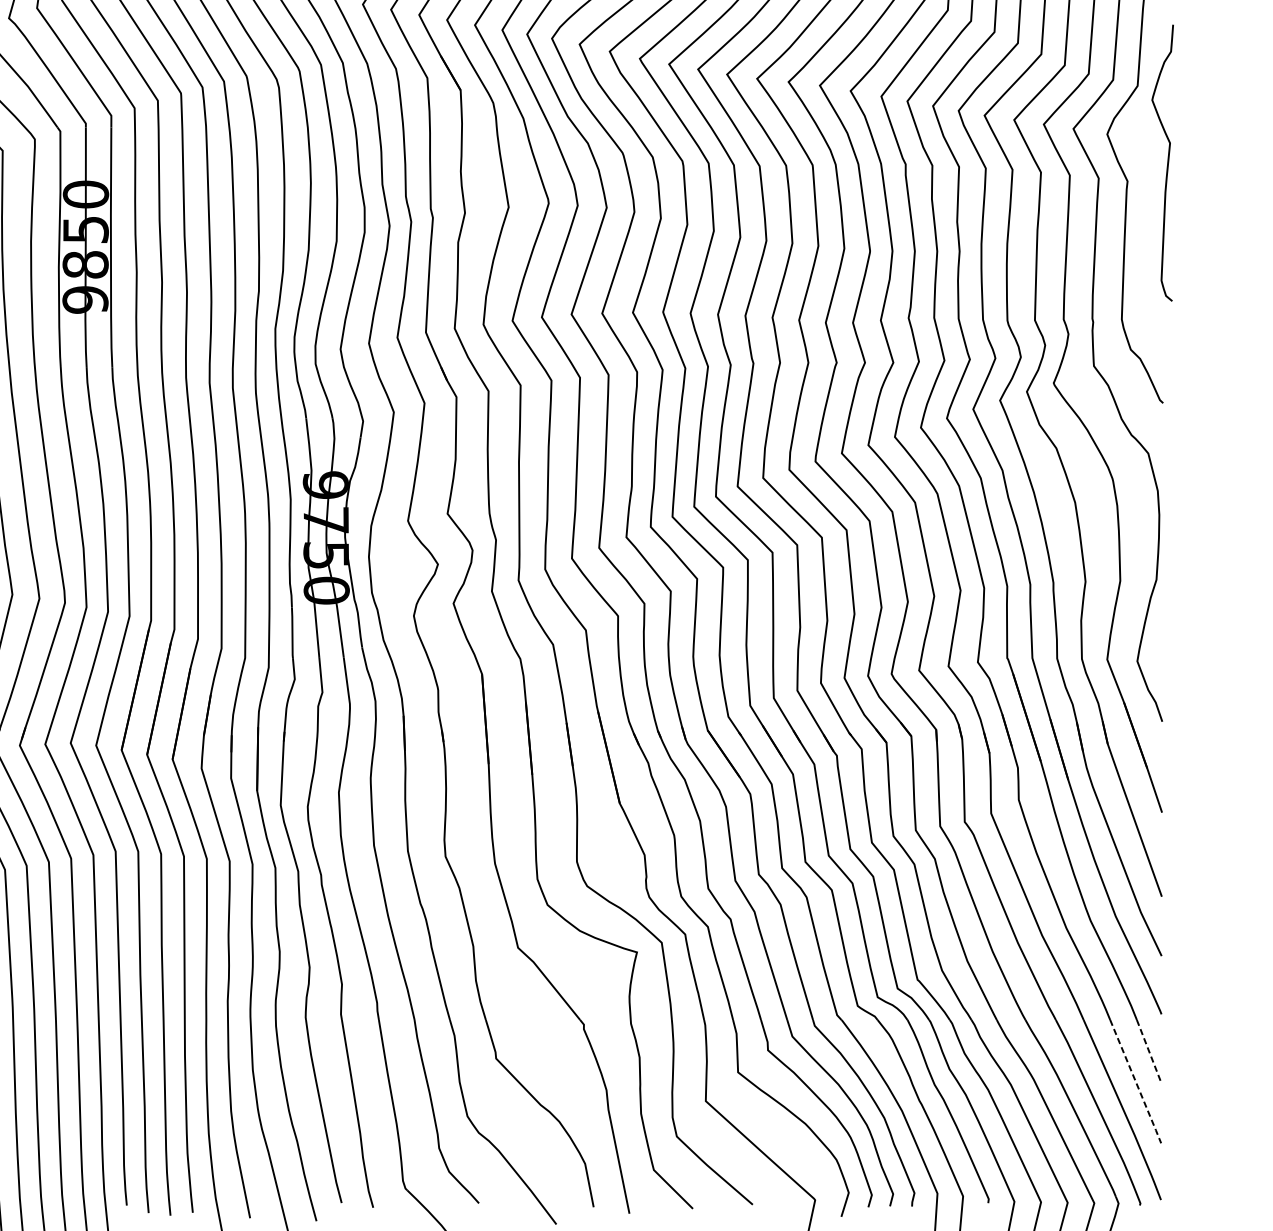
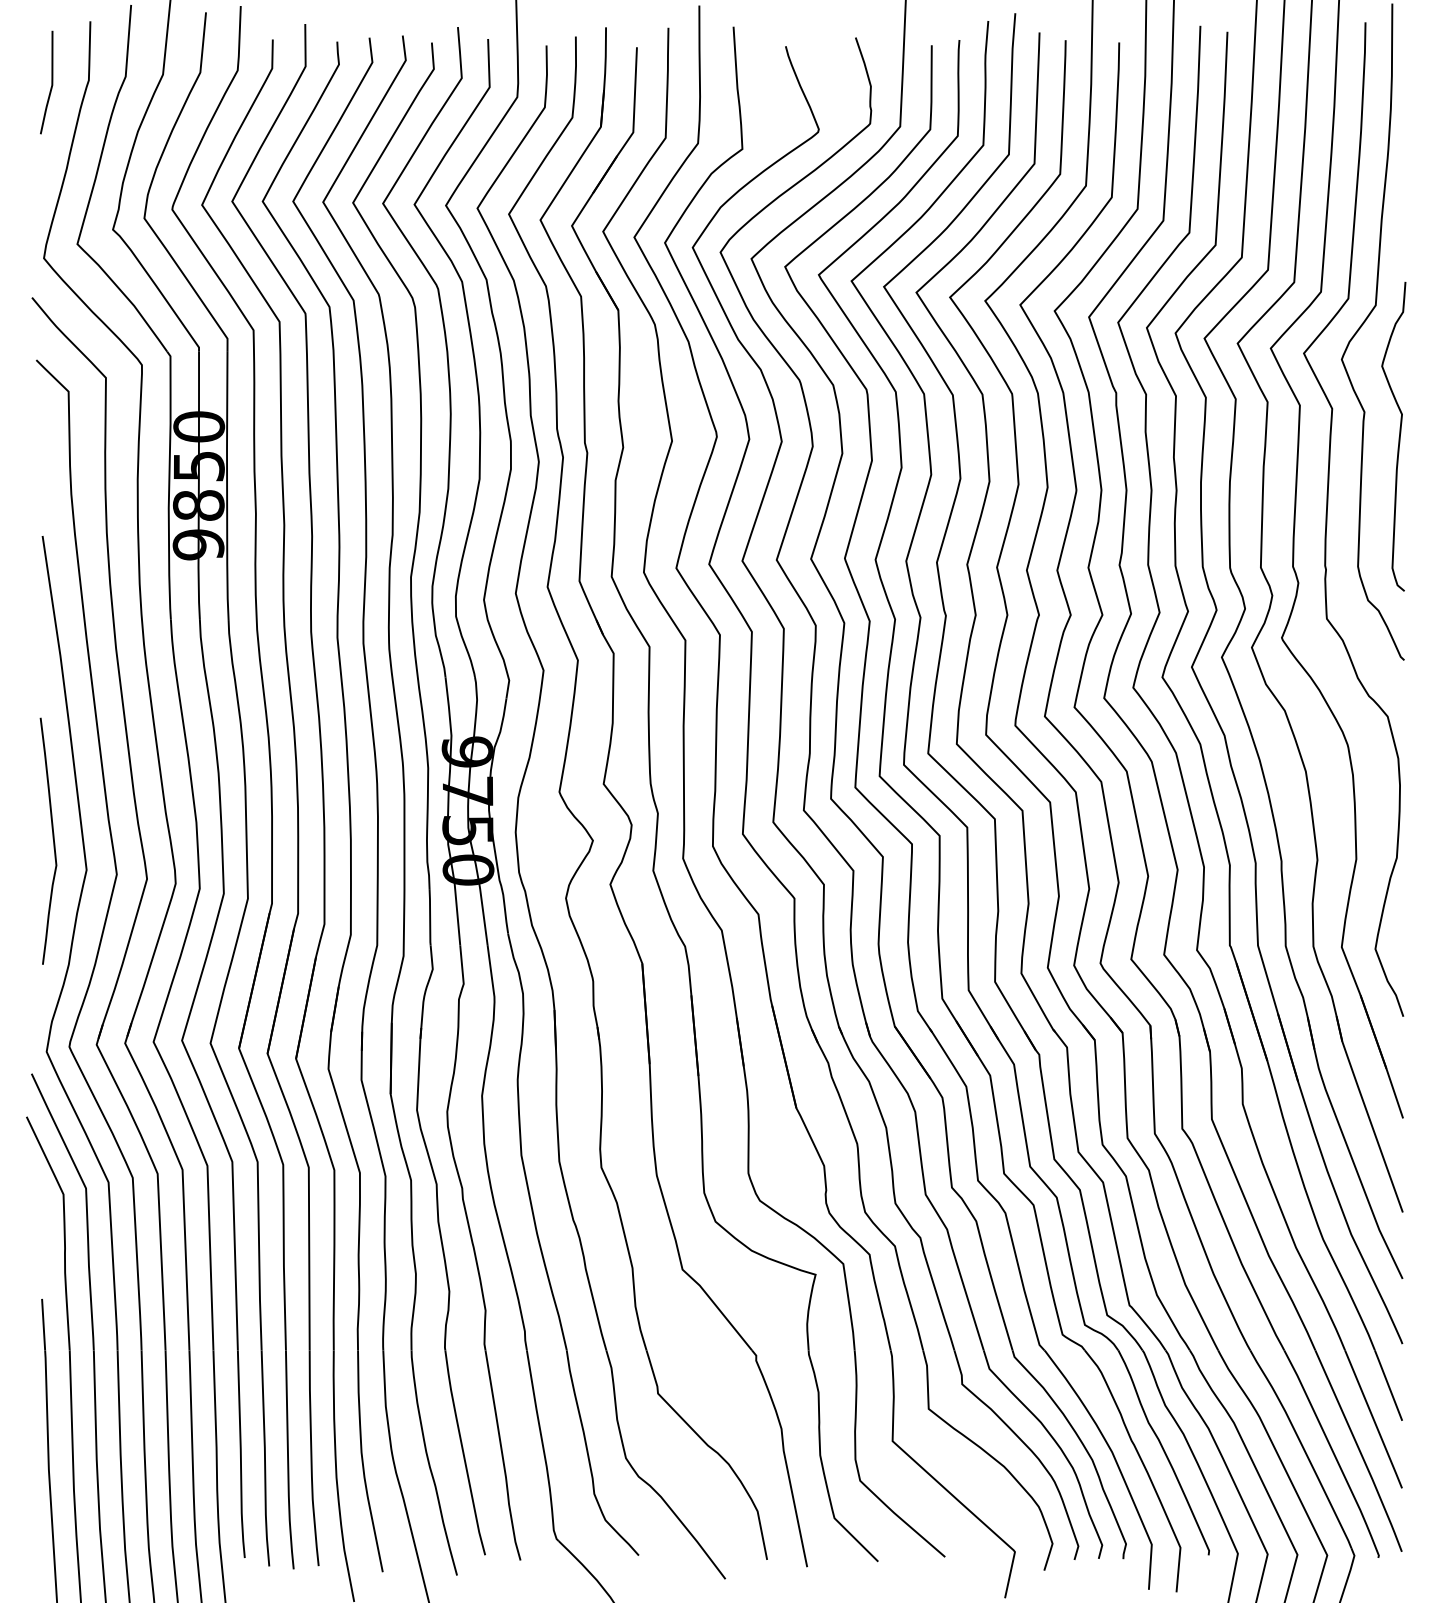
curve: (1166, 163) -> (1398, 437), moved
line: (1149, 1051) -> (1388, 1385), dashed -> solid
line: (1136, 1082) -> (1374, 1420), dashed -> solid

